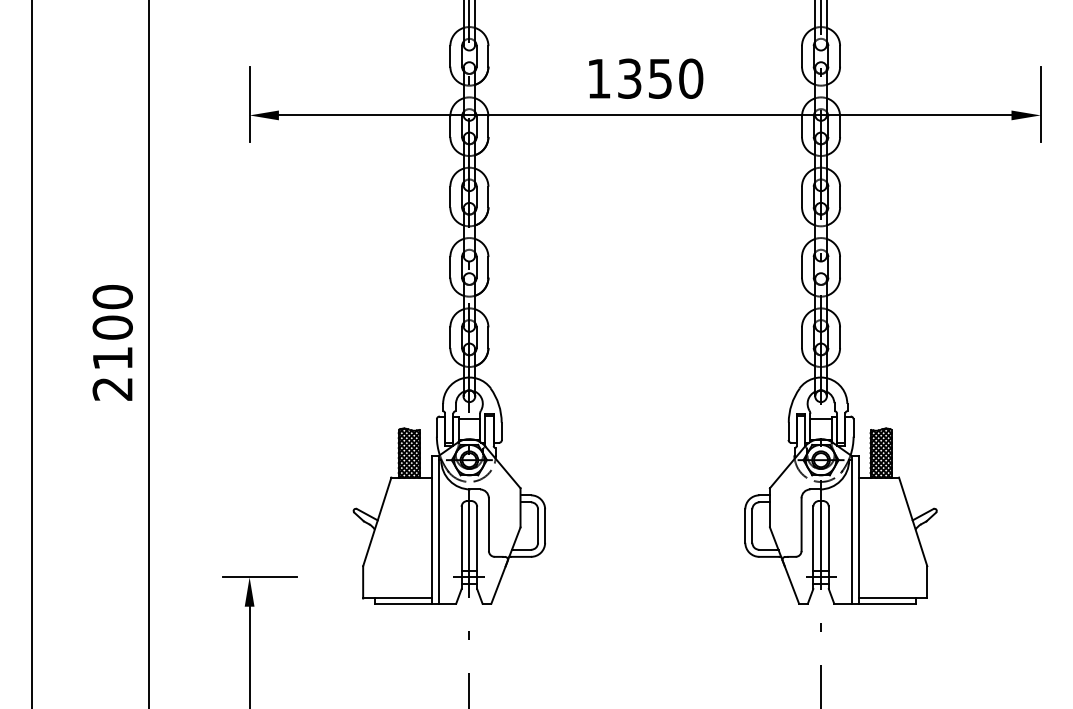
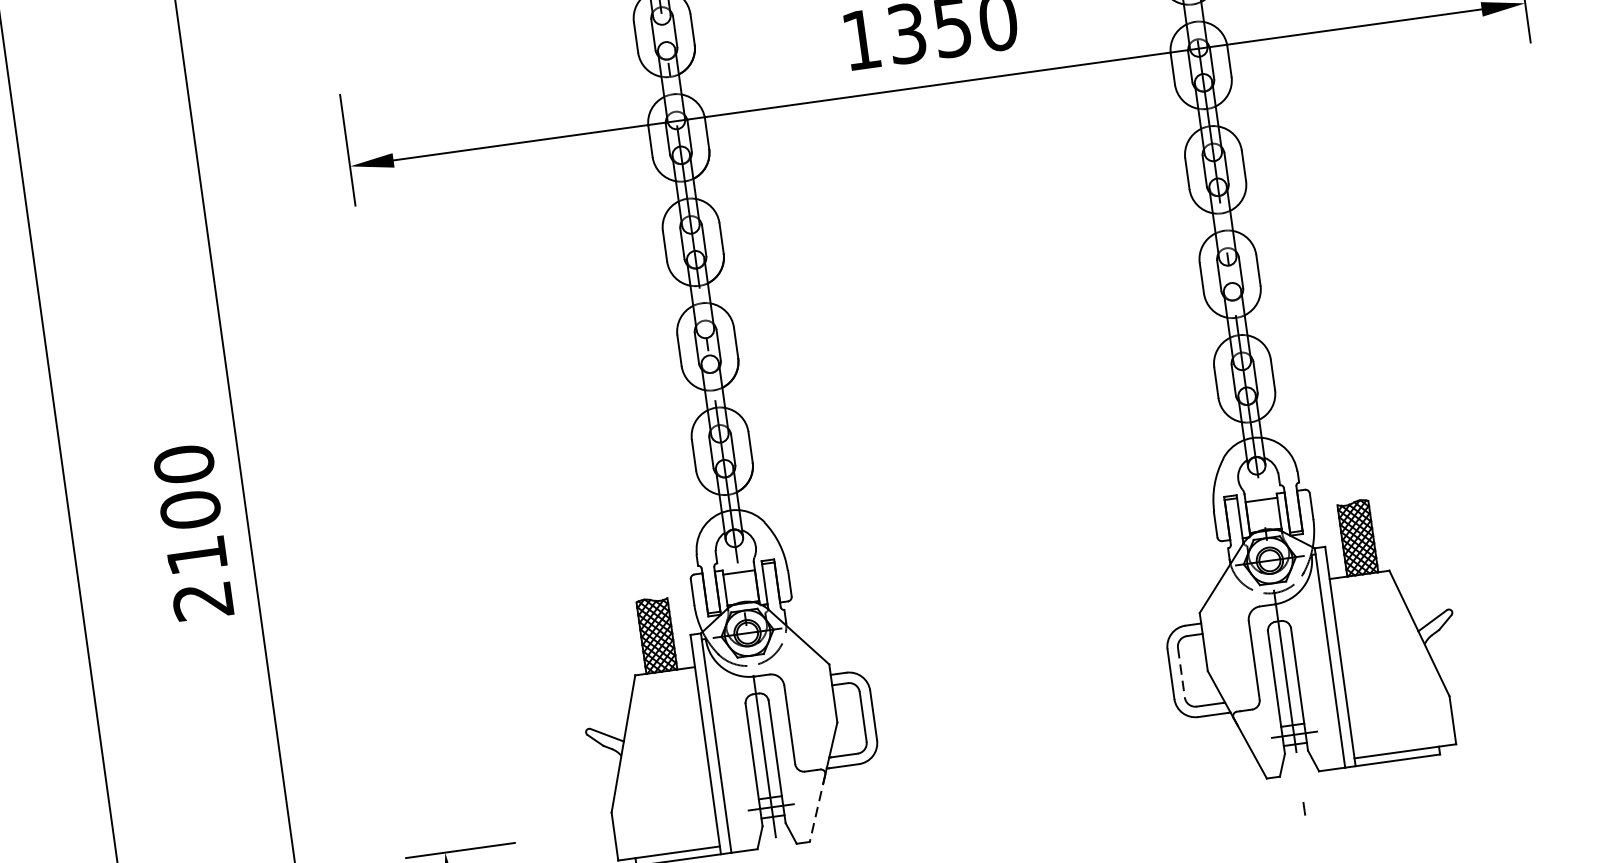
line: (752, 526) -> (1181, 673), solid -> dashed
line: (499, 582) -> (817, 808), solid -> dashed

